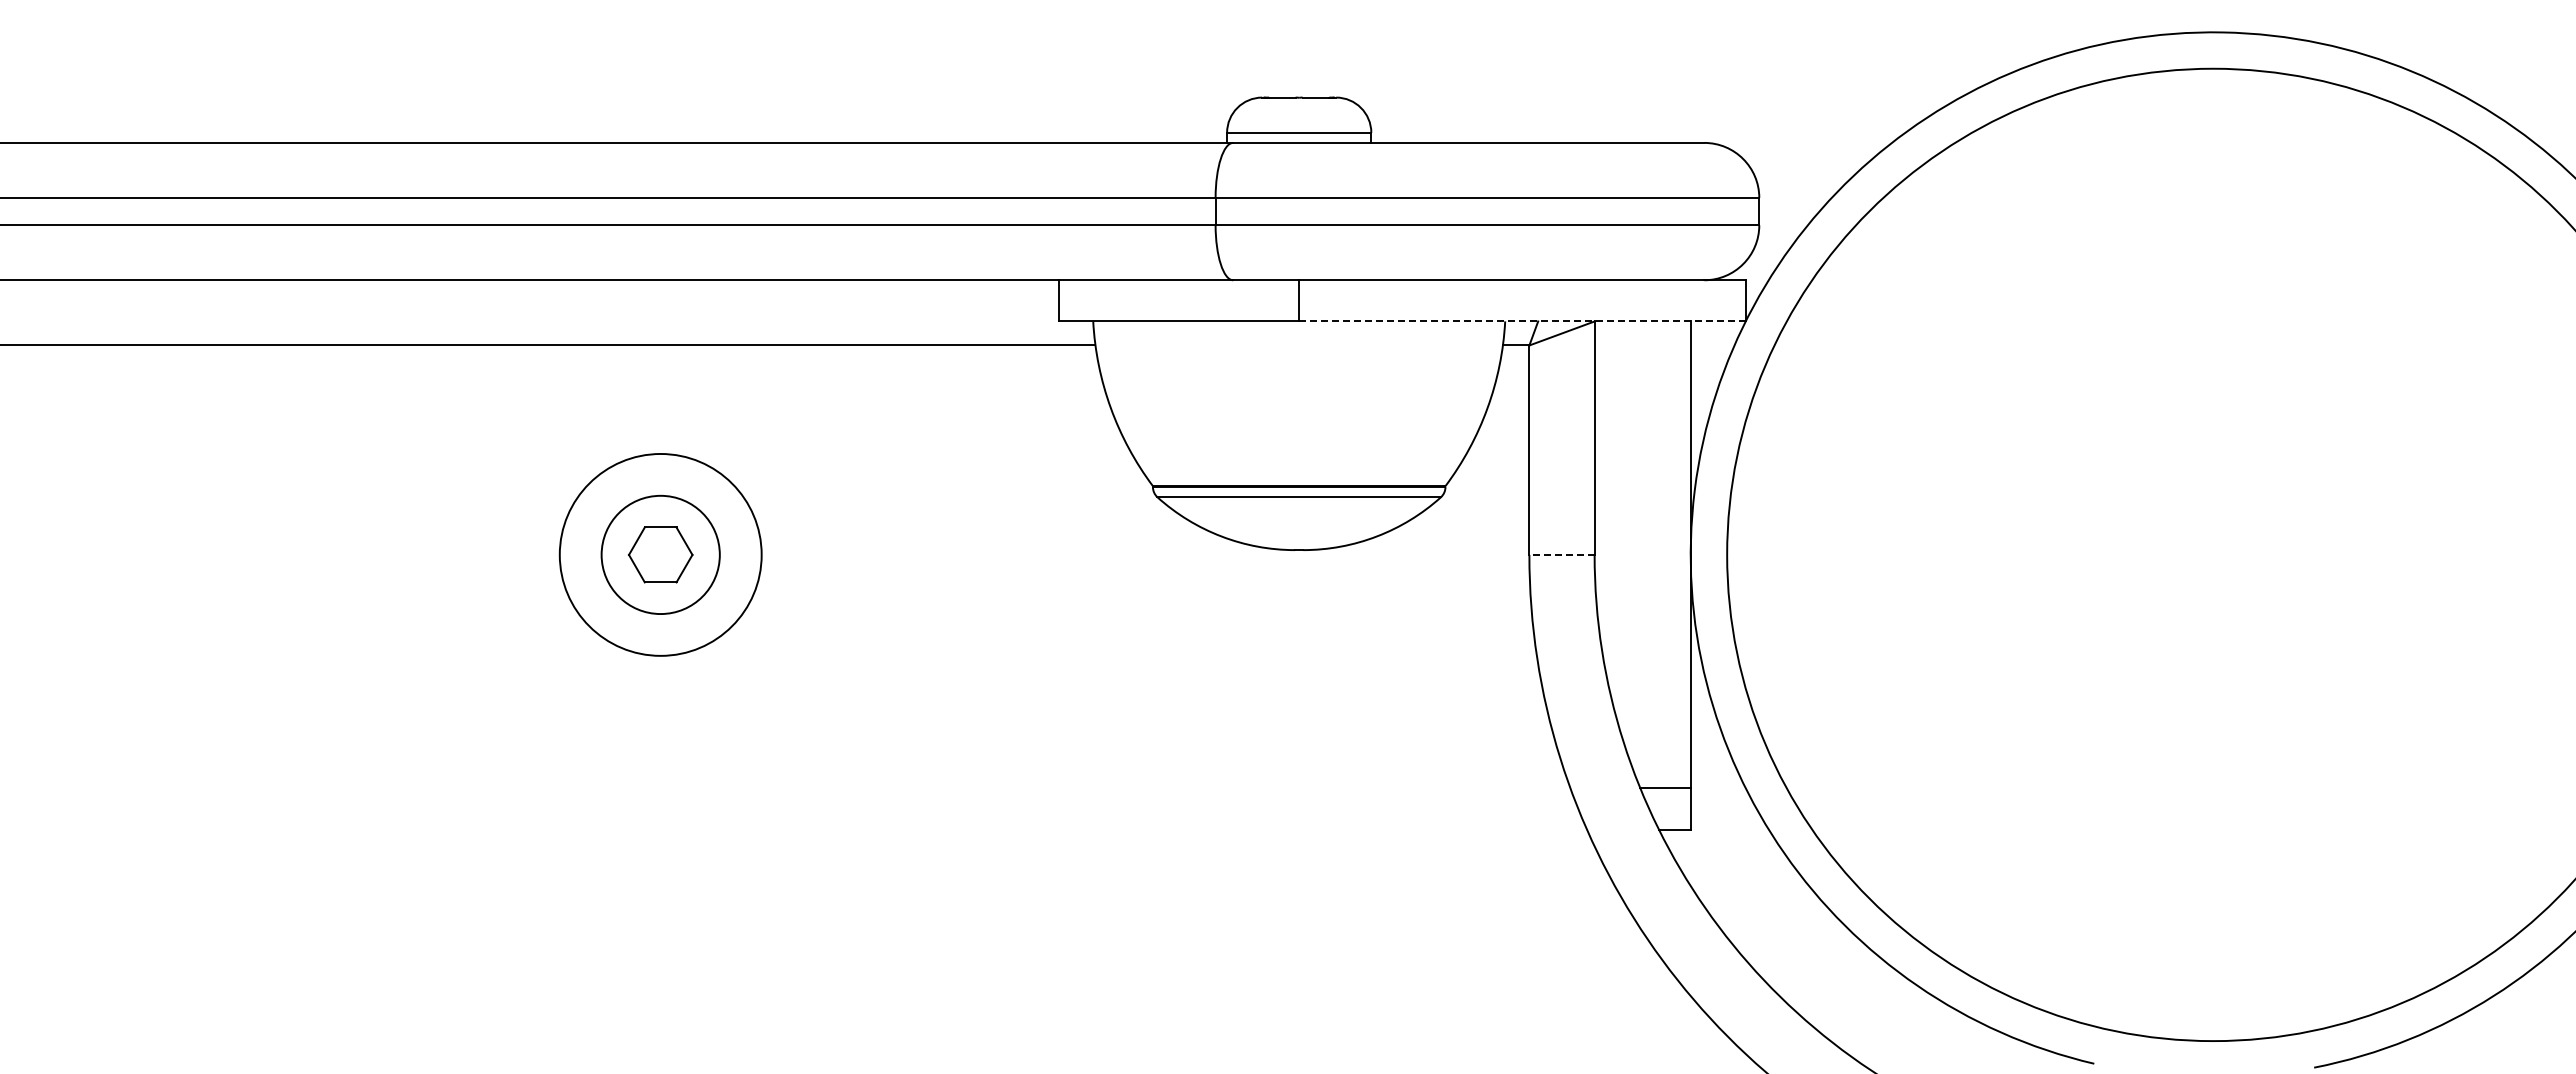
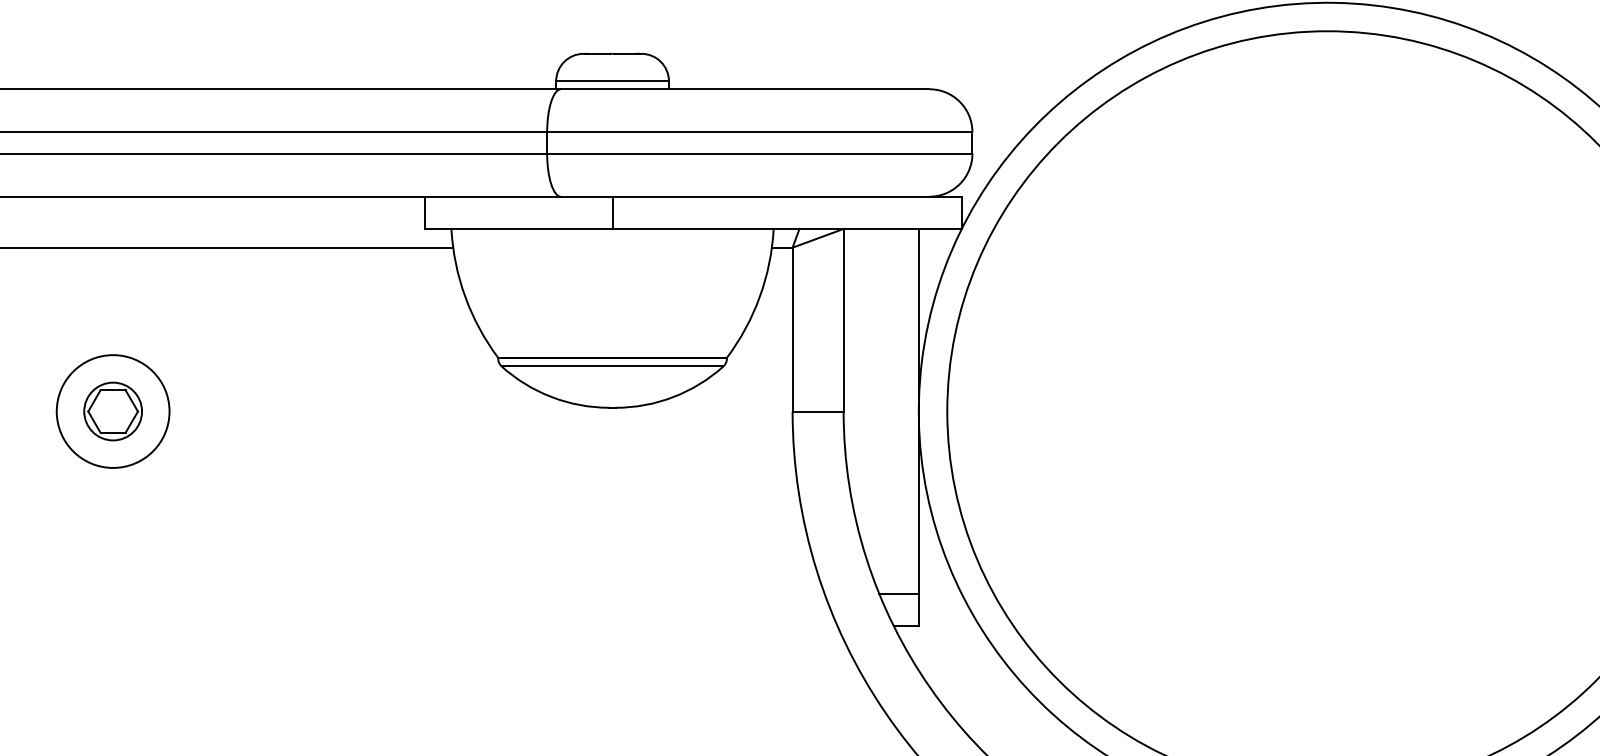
line: (1521, 321) -> (786, 228), dashed -> solid
circle: (660, 554) -> (112, 411), size x0.62
circle: (660, 554) -> (112, 411), size x0.71
line: (1562, 554) -> (818, 411), dashed -> solid

